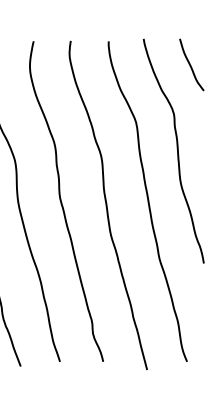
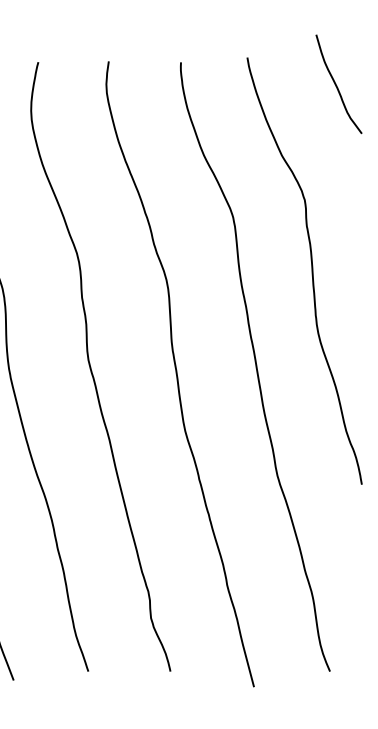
curve: (190, 64) -> (336, 83), moved

